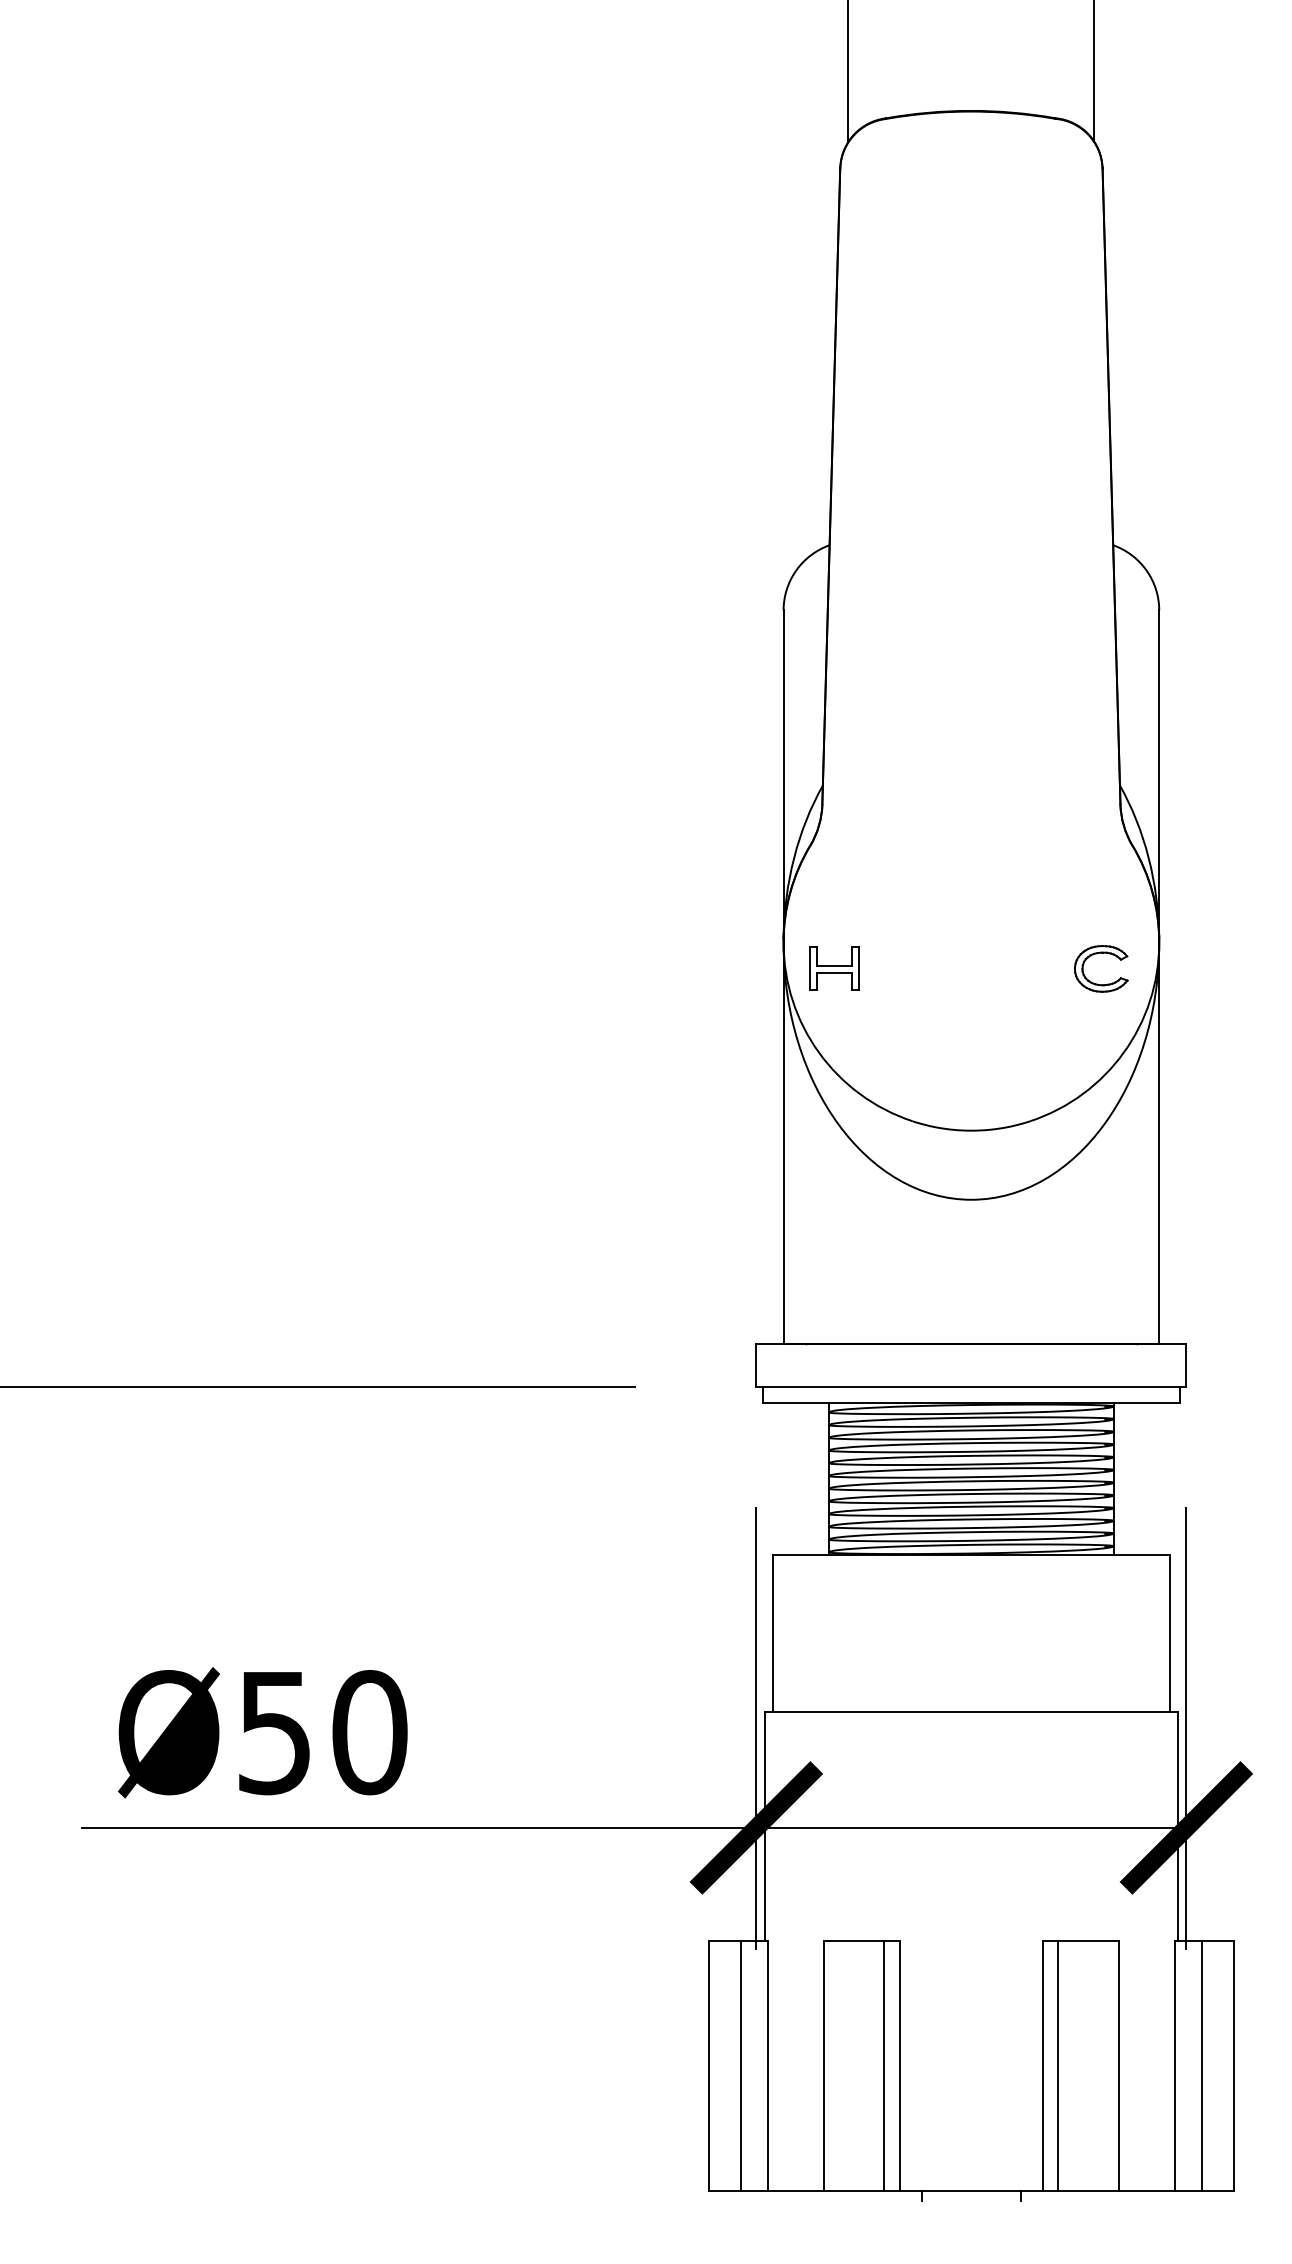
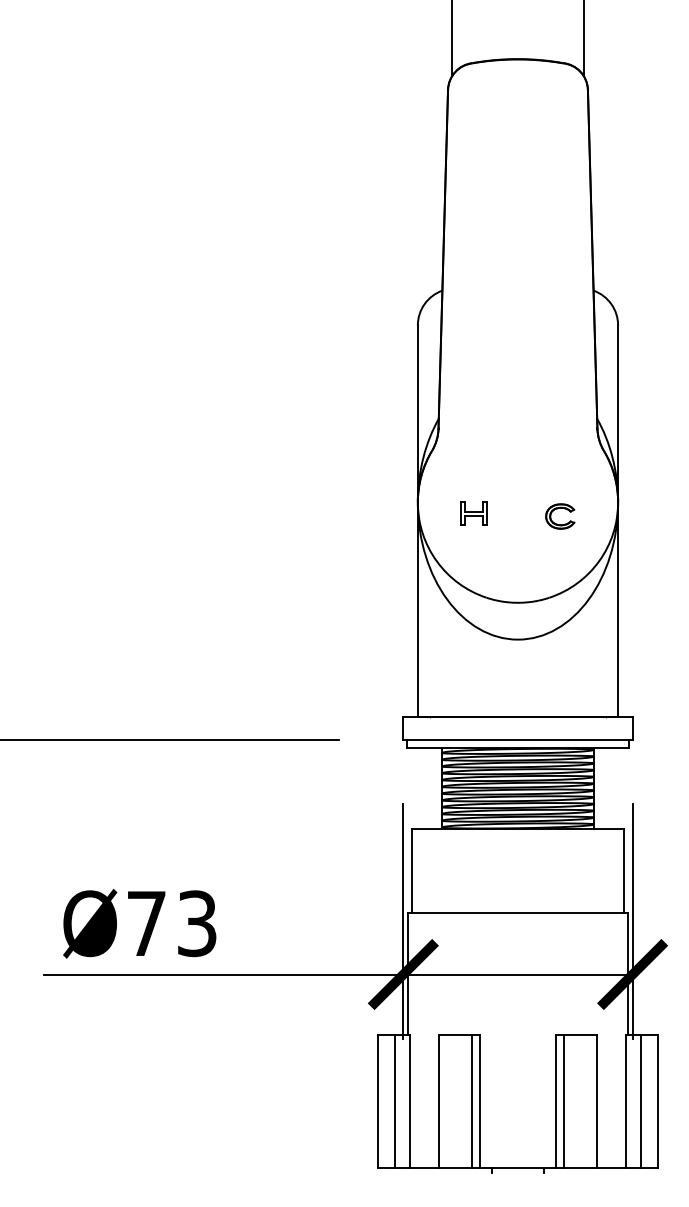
part: (1096, 955) -> (557, 509), moved
part: (833, 968) -> (473, 513), moved
text: (323, 1732) -> (172, 923), Ø50 -> Ø73

